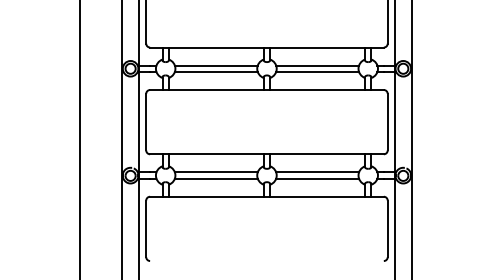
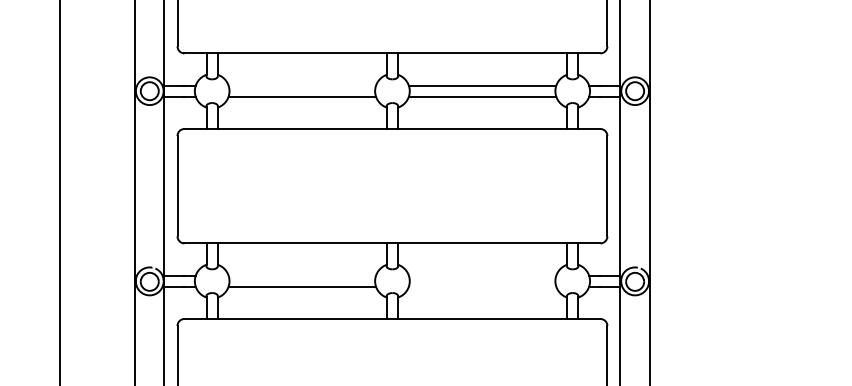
line: (215, 65) -> (300, 85), removed
line: (215, 172) -> (300, 275), removed
line: (317, 172) -> (482, 275), removed
line: (317, 178) -> (482, 286), removed

